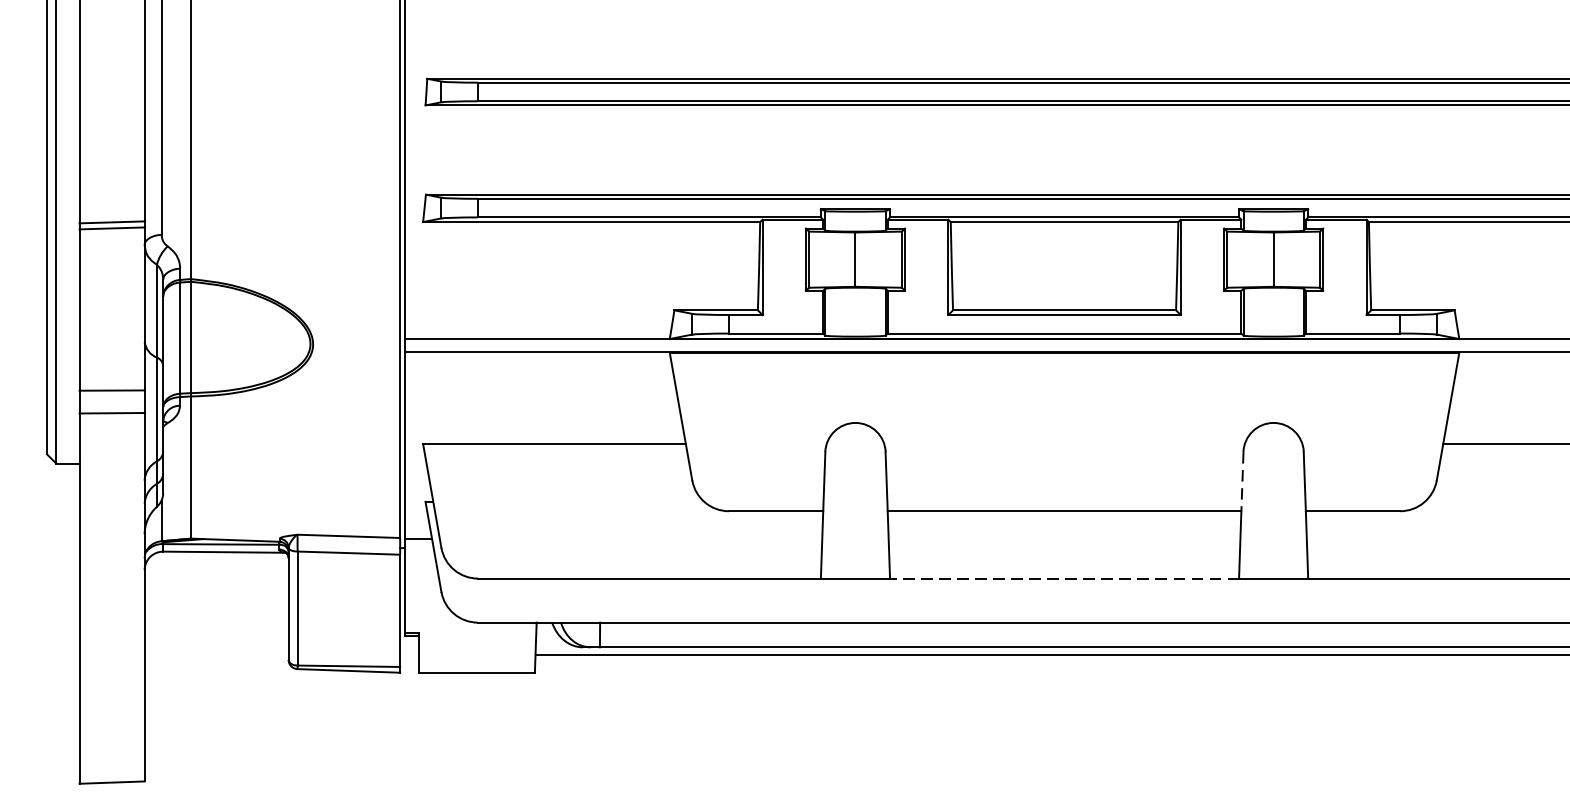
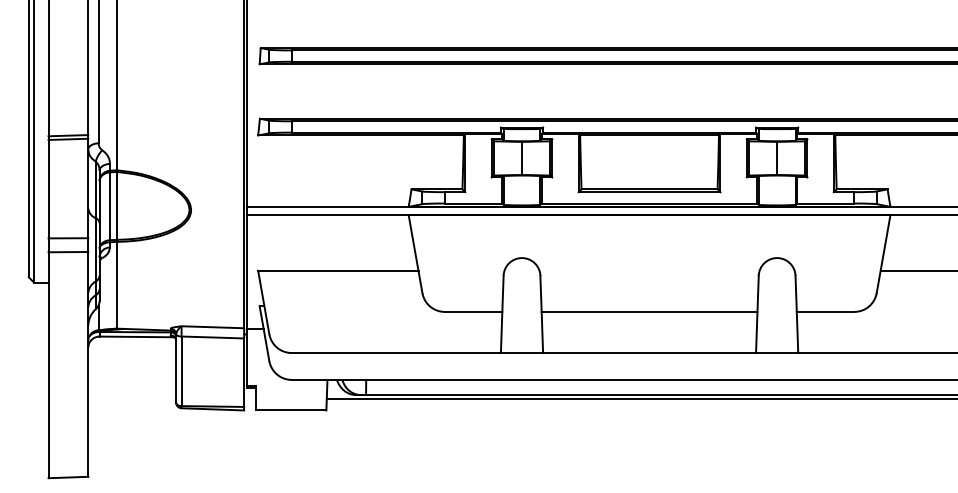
line: (1243, 482) -> (758, 294), dashed -> solid
line: (1064, 579) -> (649, 353), dashed -> solid

